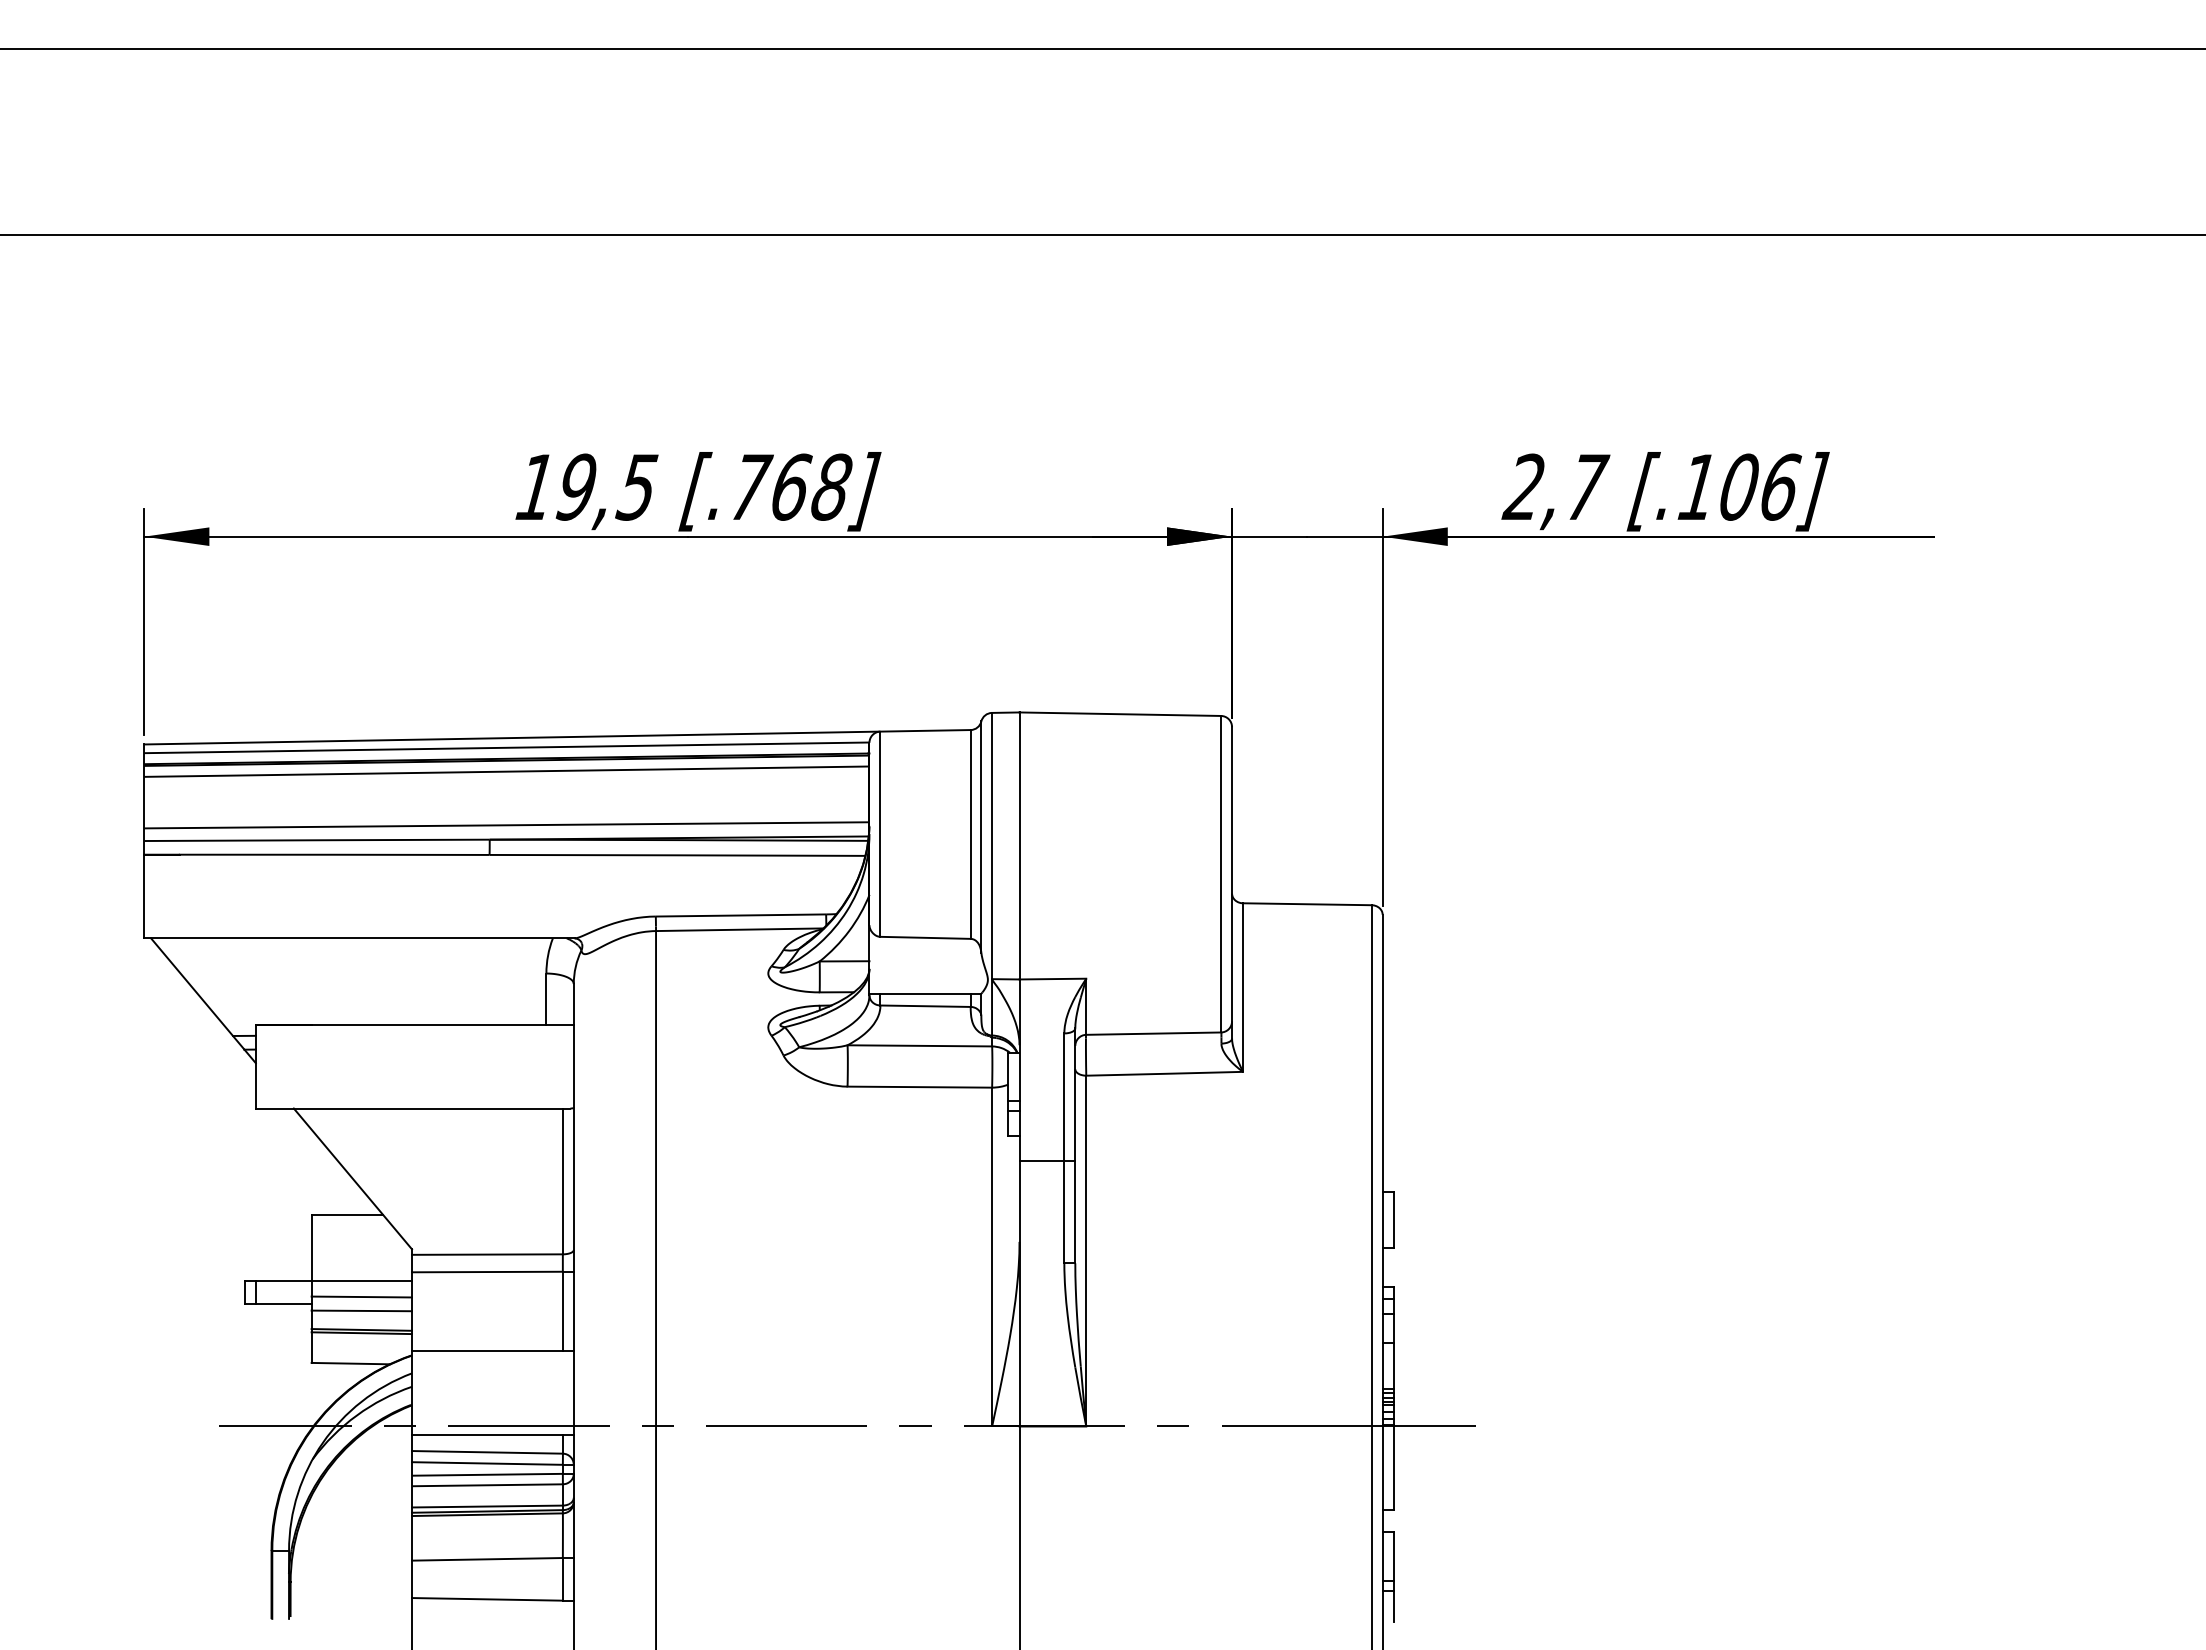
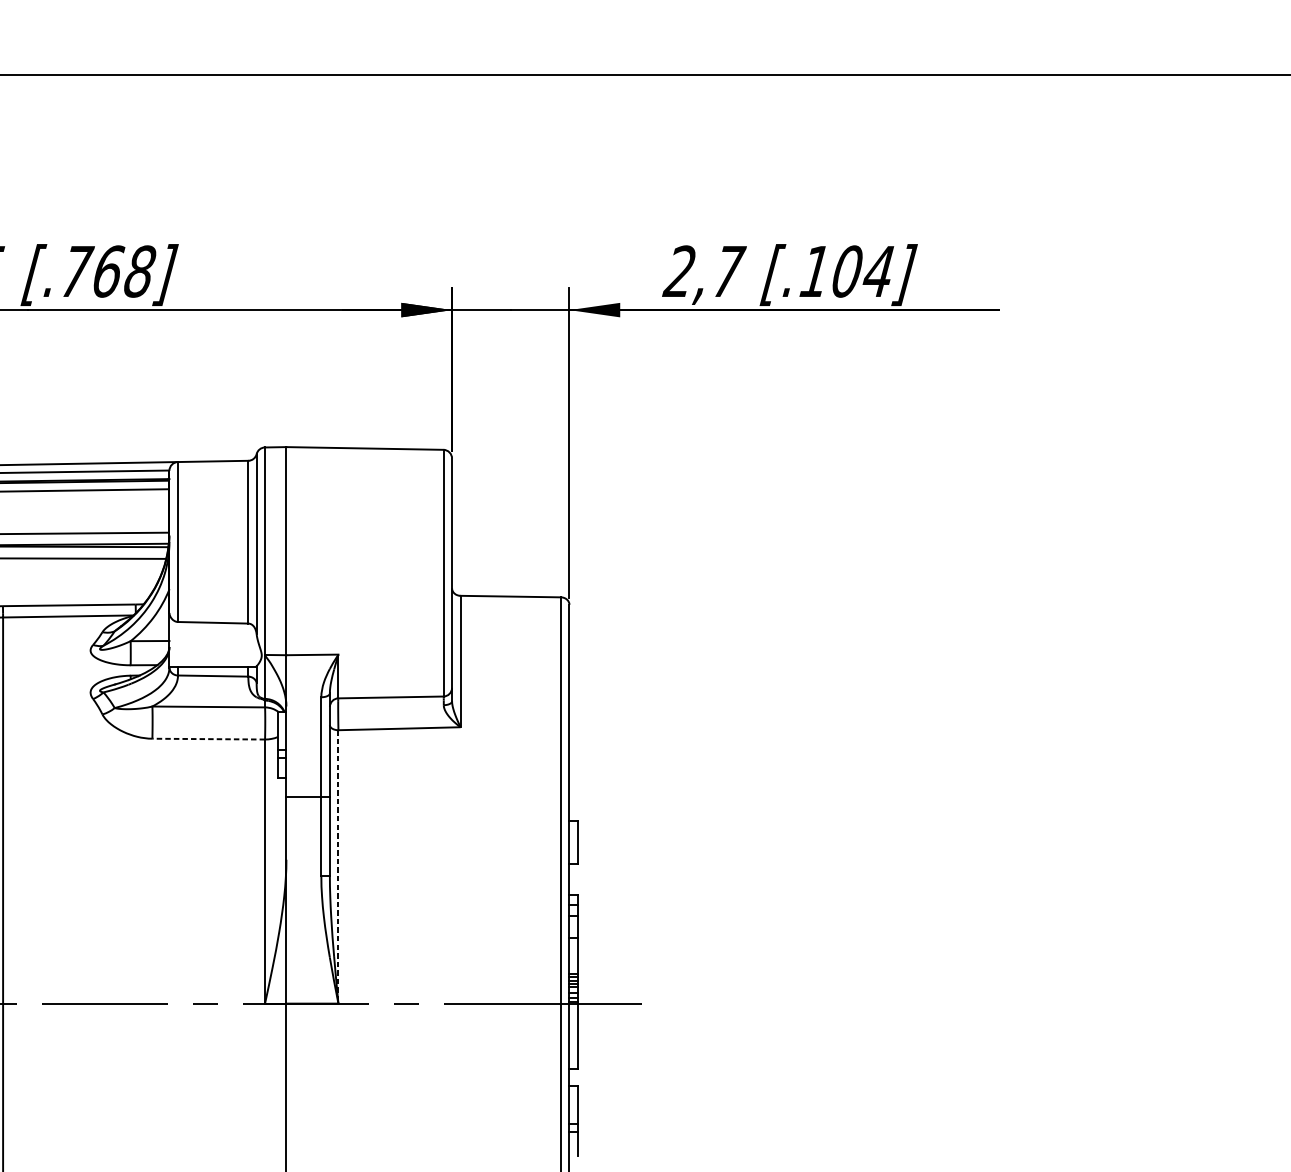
text: (1780, 486) -> (879, 270), [.106] -> [.104]
line: (919, 1087) -> (208, 739), solid -> dashed
line: (1086, 1251) -> (338, 867), solid -> dashed

